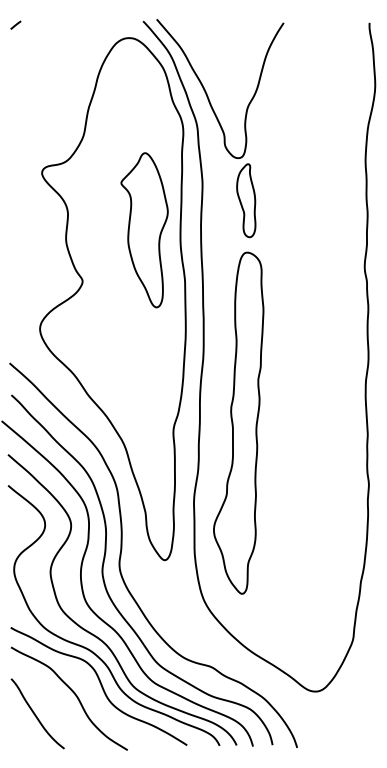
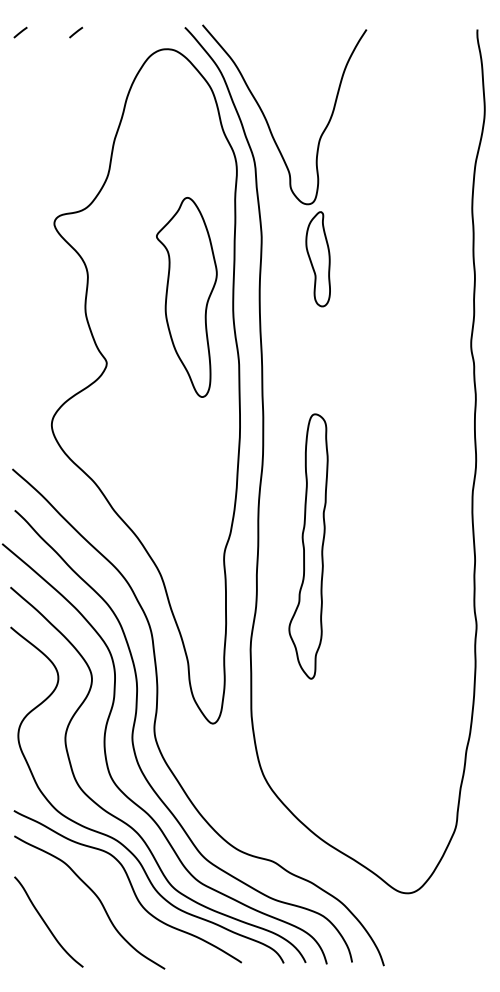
line: (58, 24) -> (75, 31), added
part: (238, 422) -> (308, 545), size x0.6

